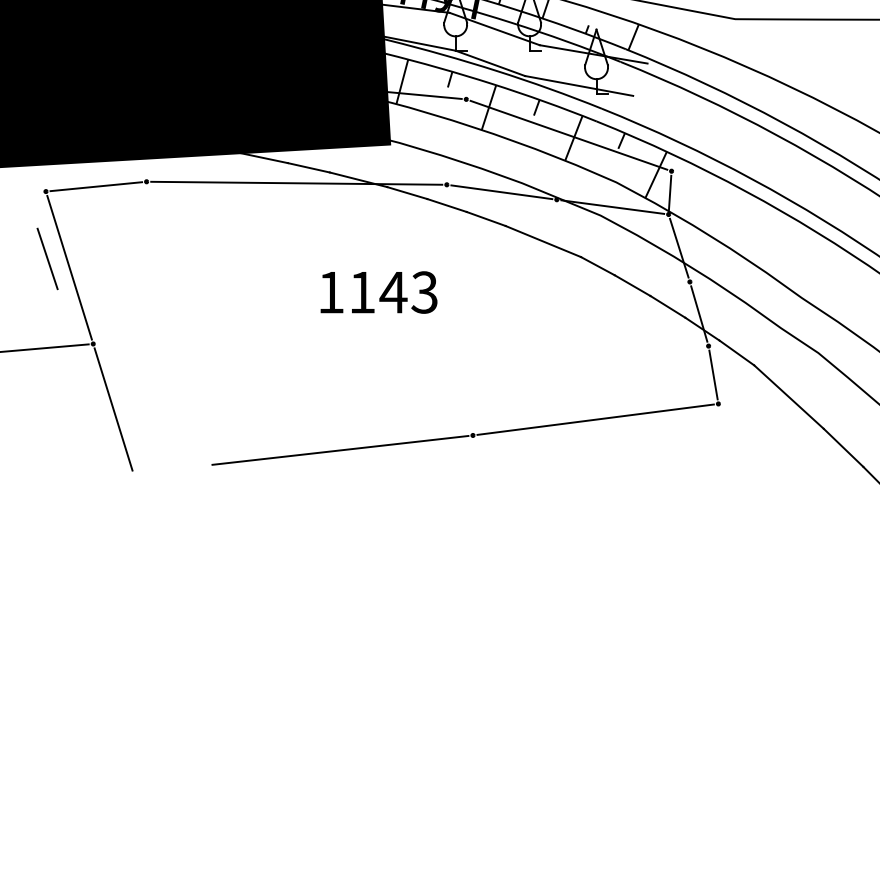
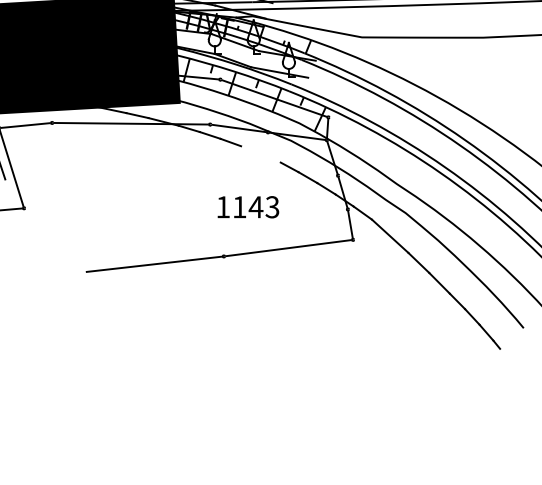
line: (542, 241) -> (260, 154), removed
text: (379, 293) -> (248, 207), moved
line: (113, 408) -> (34, 242), removed

